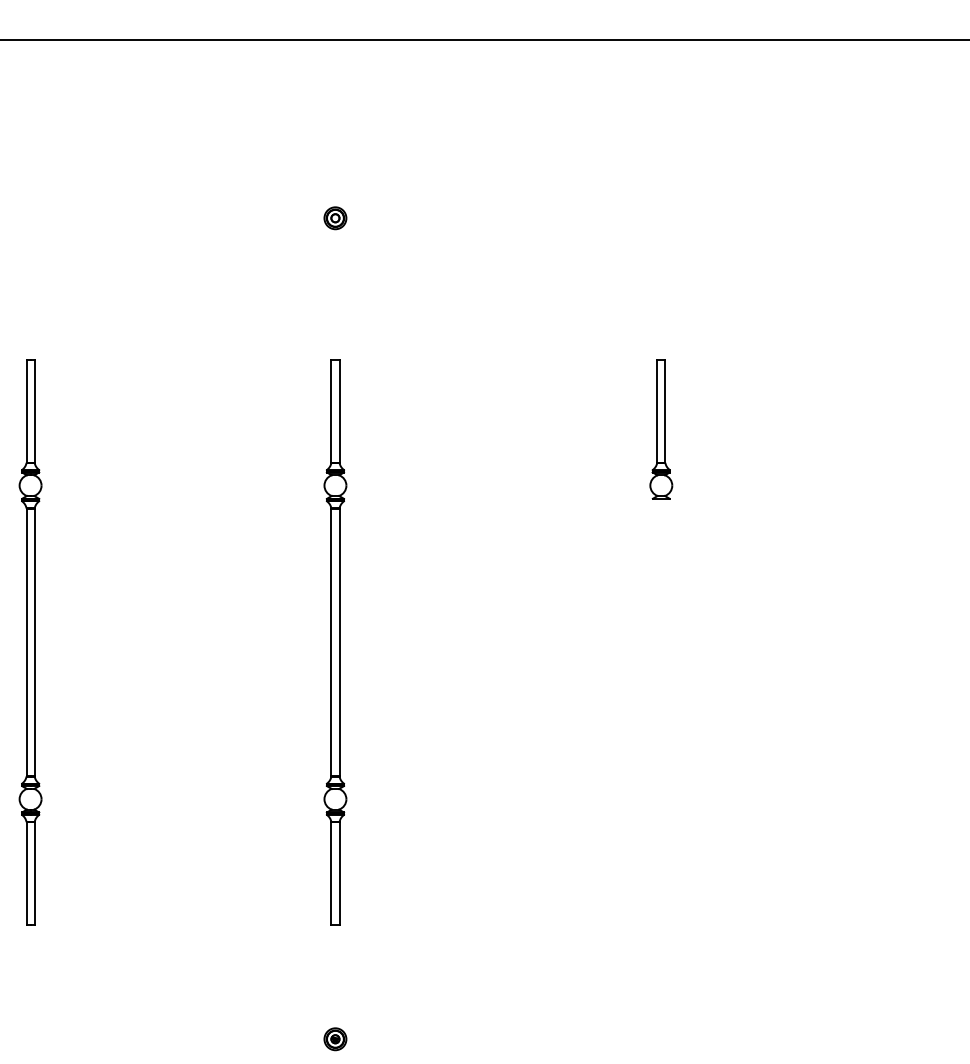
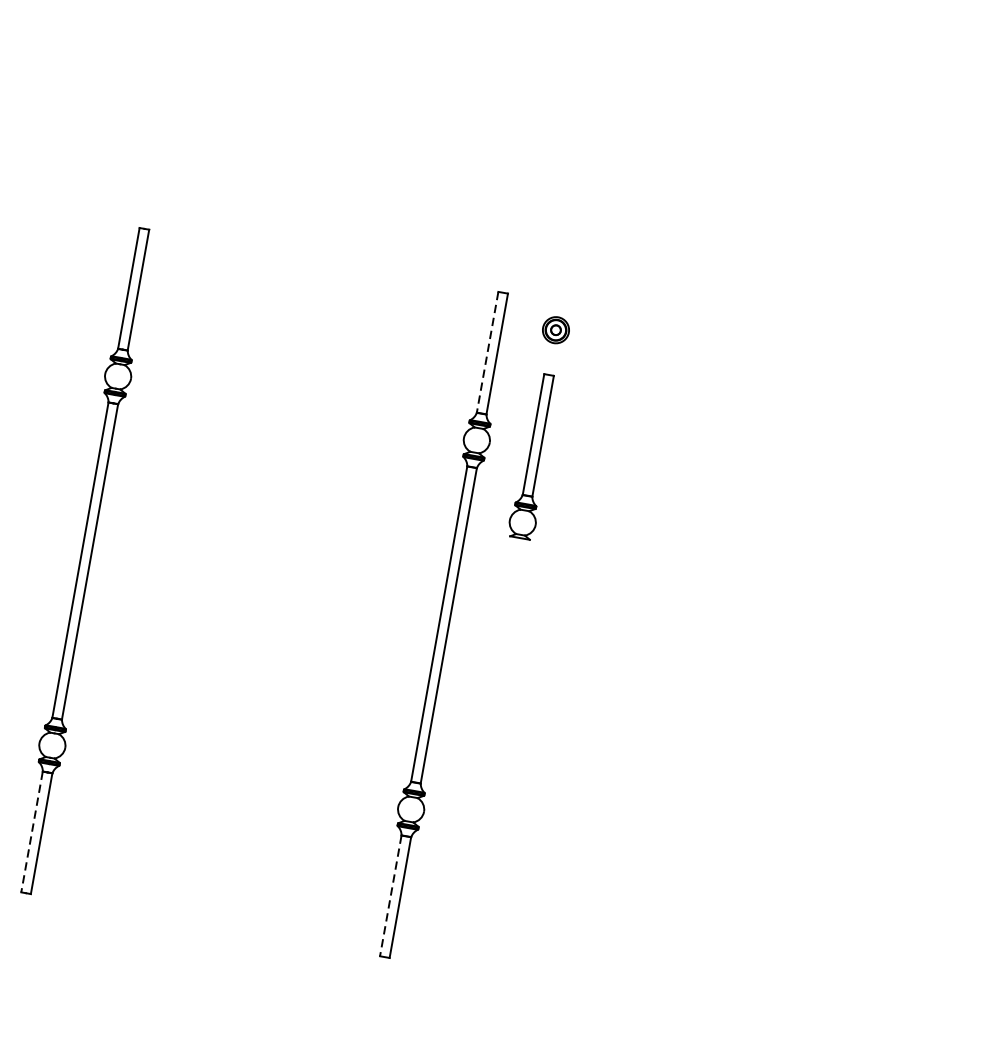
part: (335, 218) -> (556, 330), moved
line: (331, 411) -> (487, 352), solid -> dashed
part: (661, 429) -> (534, 456), moved
line: (26, 873) -> (32, 832), solid -> dashed
line: (331, 873) -> (390, 895), solid -> dashed

